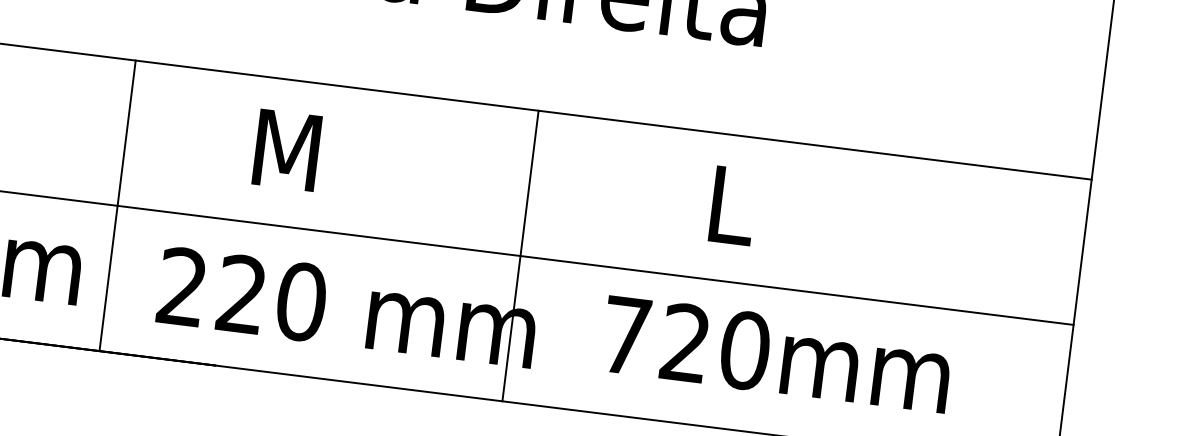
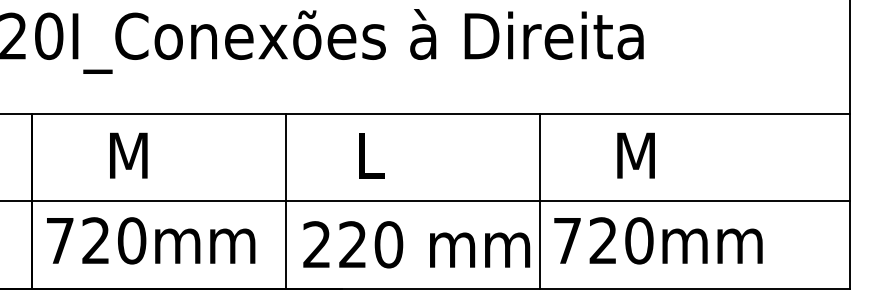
text: (286, 149) -> (368, 155), M -> L
line: (117, 204) -> (286, 200), moved
text: (728, 204) -> (635, 155), L -> M
line: (520, 254) -> (539, 200), moved
text: (776, 353) -> (658, 240), moved

